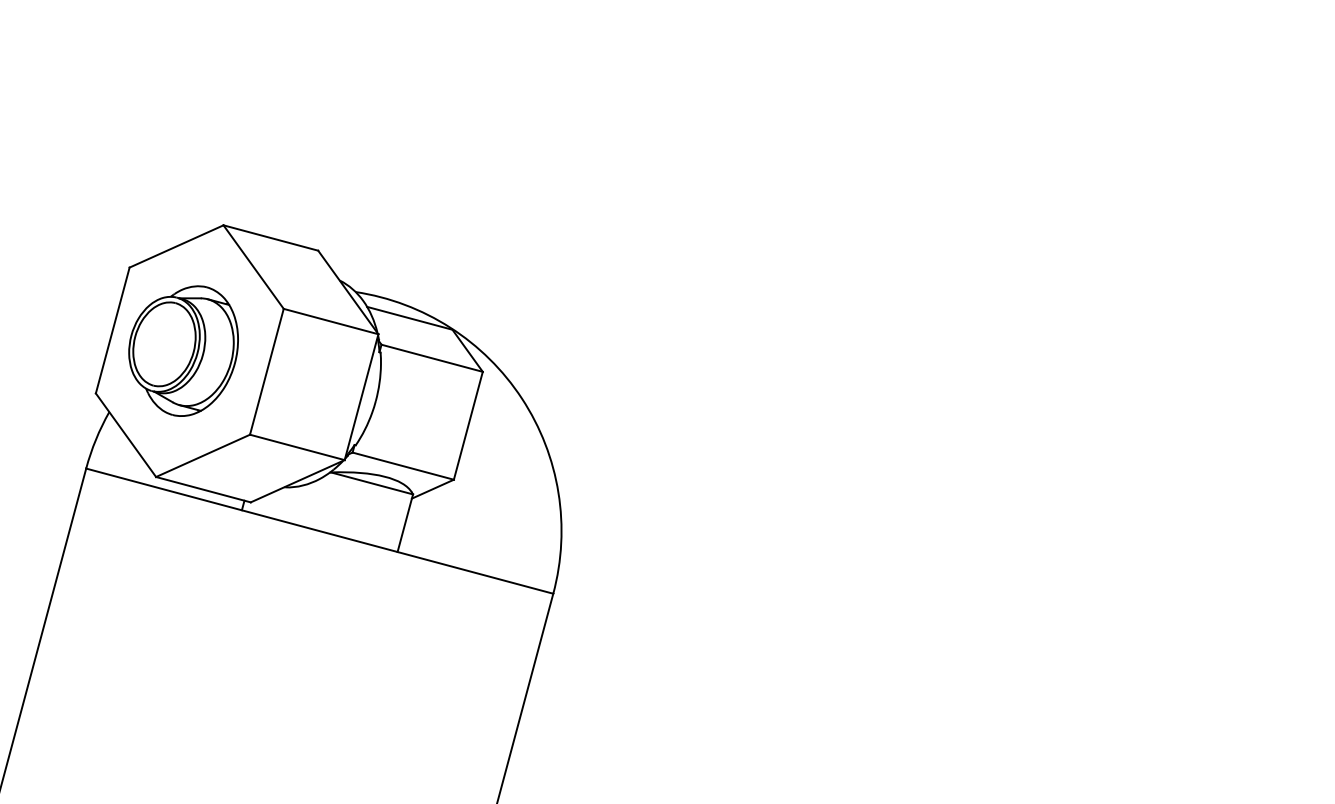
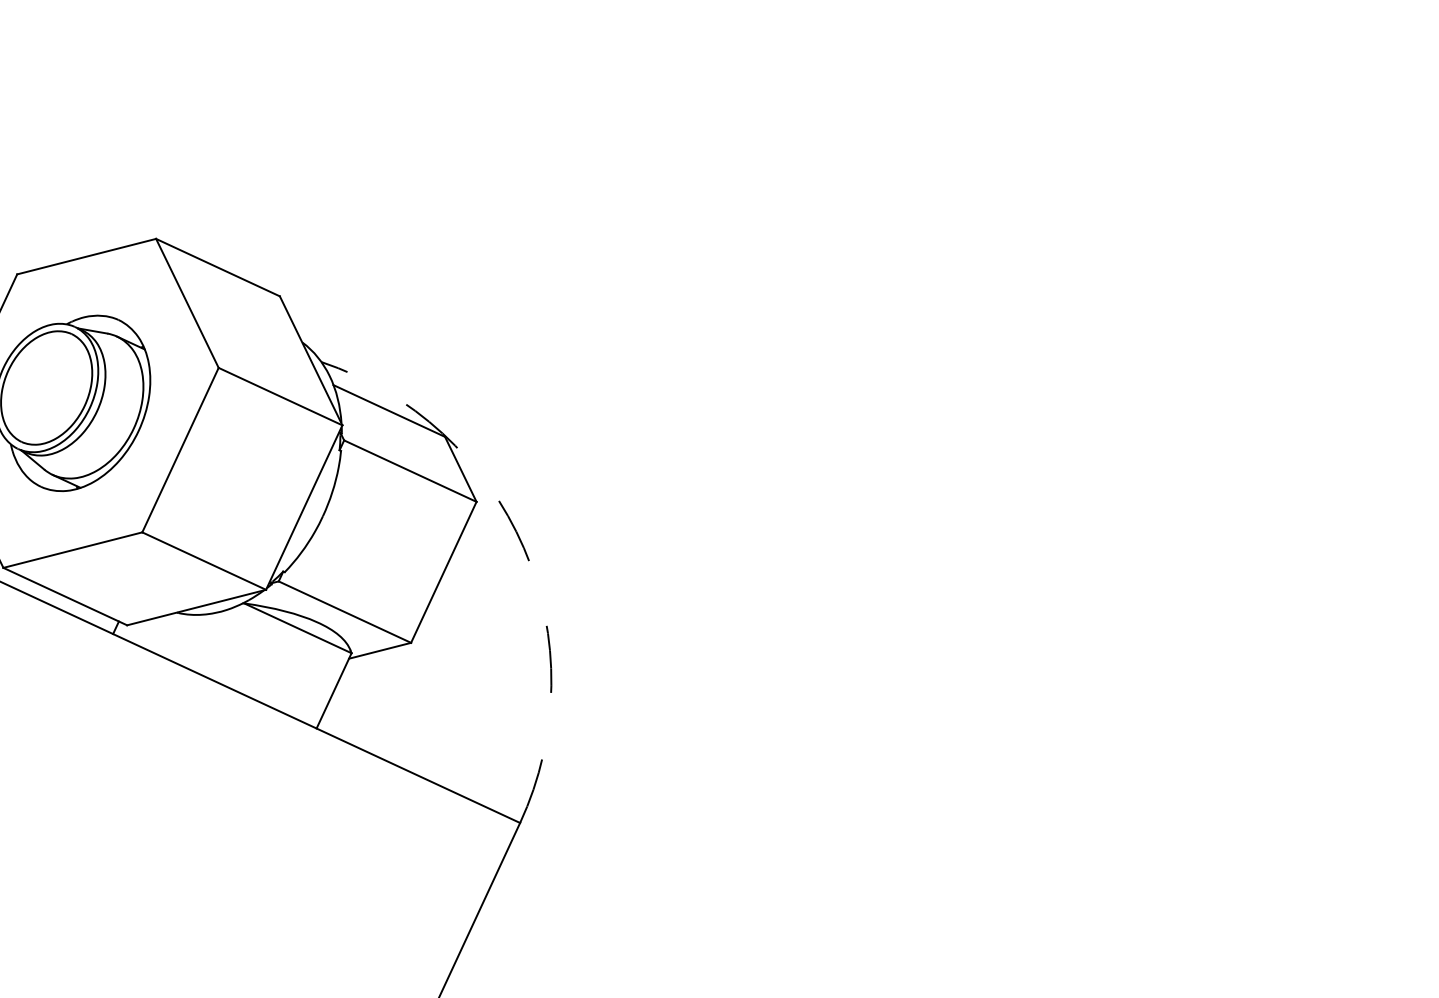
arc: (522, 398) -> (524, 547), solid -> dashed

